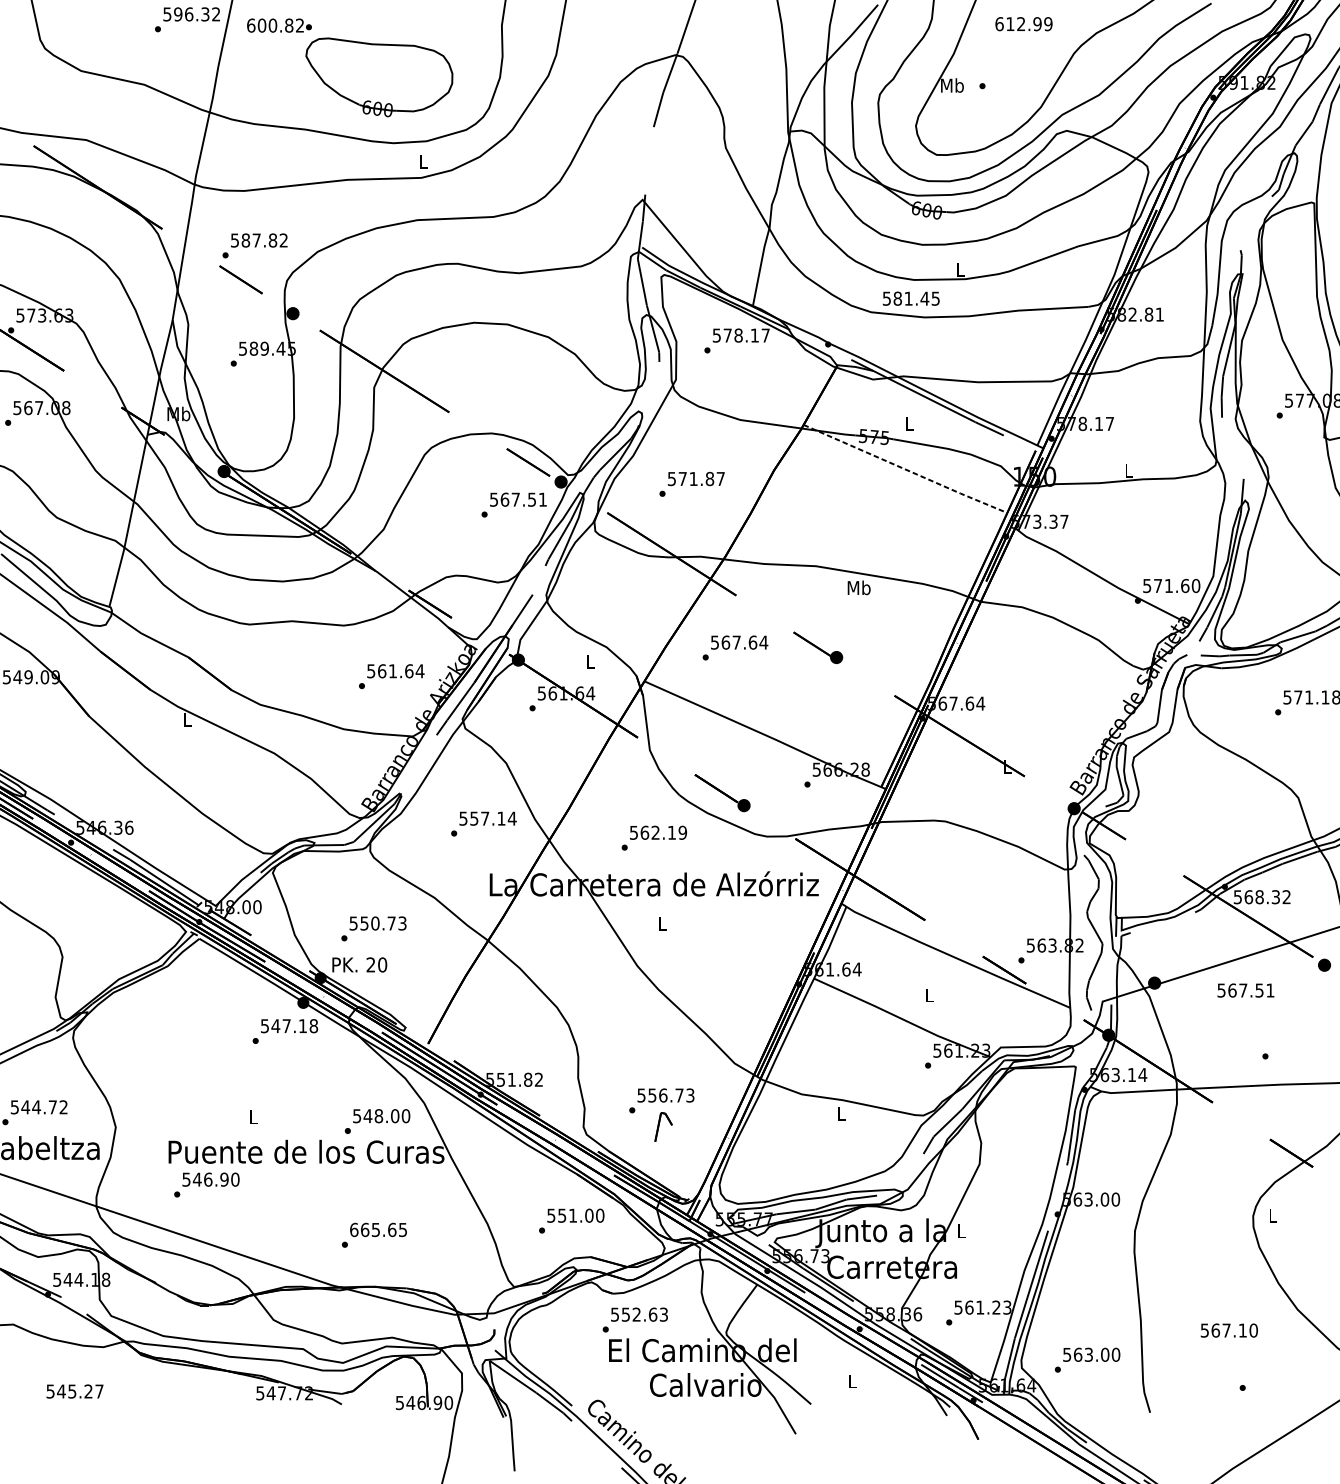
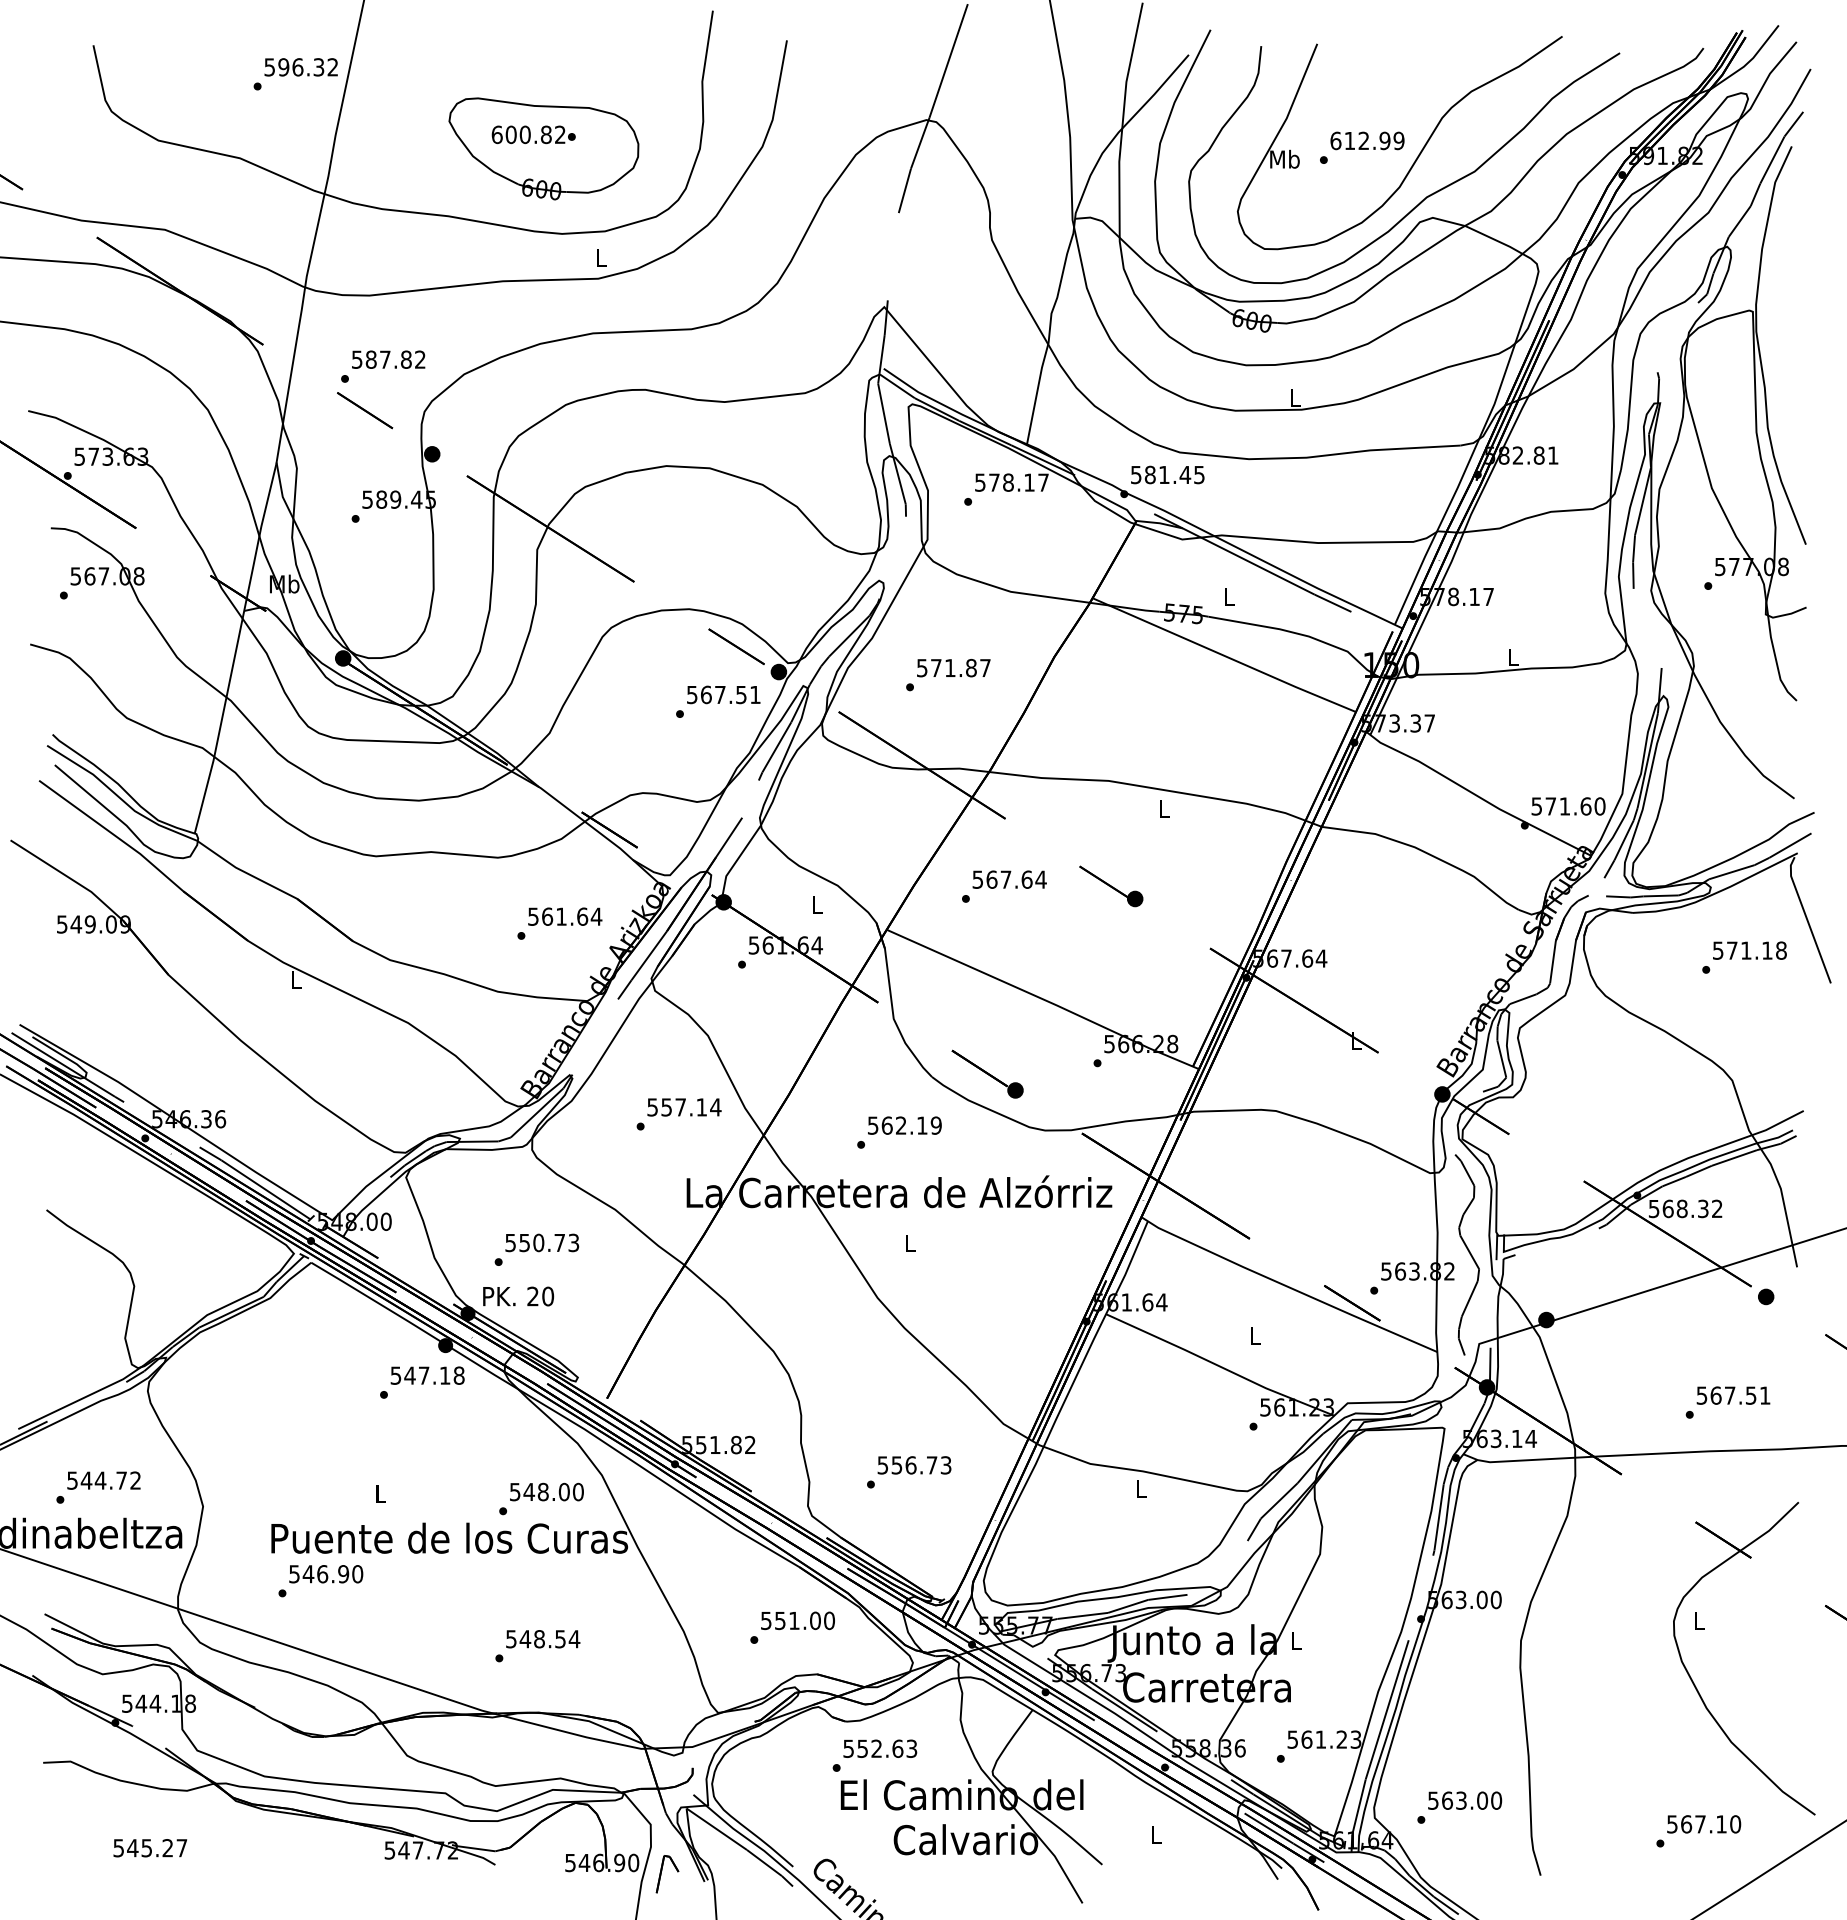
text: (1023, 23) -> (1367, 140), moved
text: (279, 25) -> (533, 134), moved
text: (911, 298) -> (1167, 474), moved
line: (906, 470) -> (1225, 656), dashed -> solid
text: (859, 587) -> (1164, 808), Mb -> L
text: (1245, 990) -> (1733, 1395), moved
part: (663, 1127) -> (667, 1874), moved
text: (379, 1230) -> (543, 1639), 665.65 -> 548.54
text: (1229, 1330) -> (1704, 1824), moved

